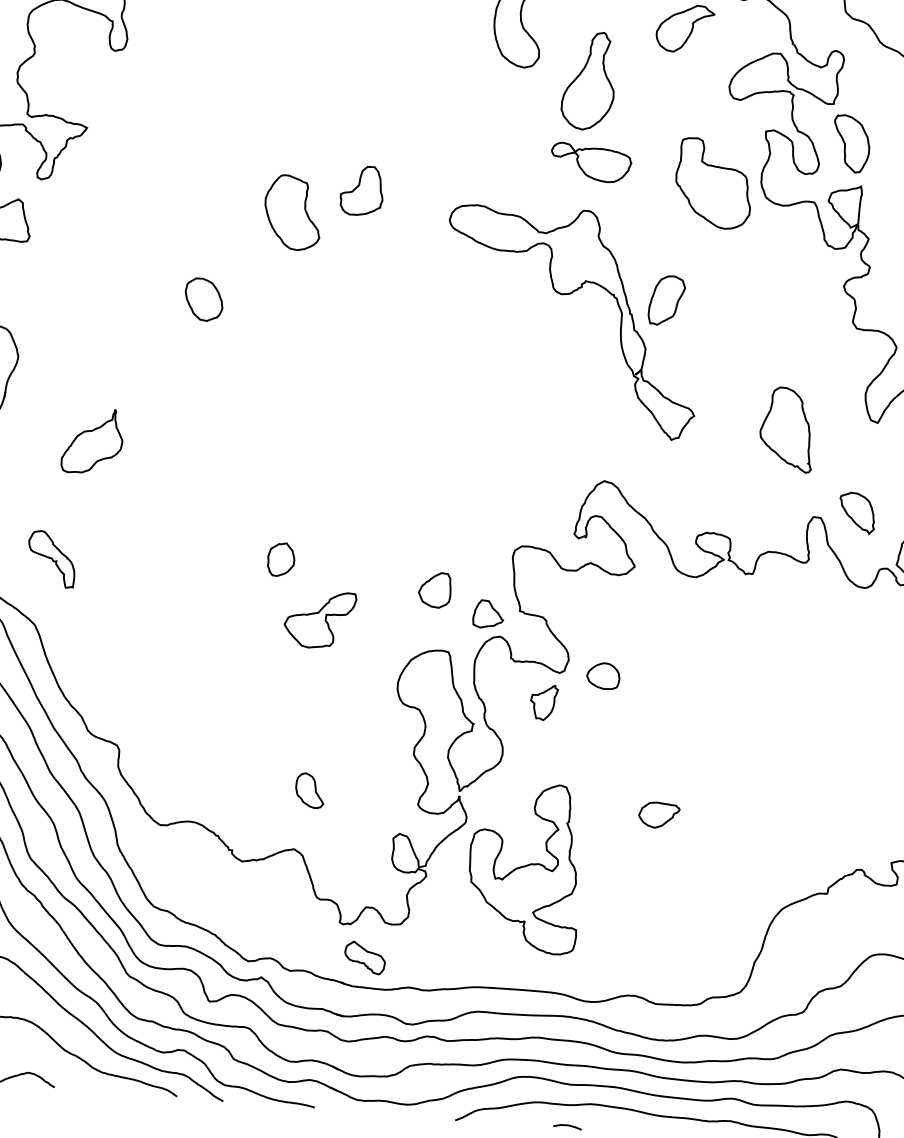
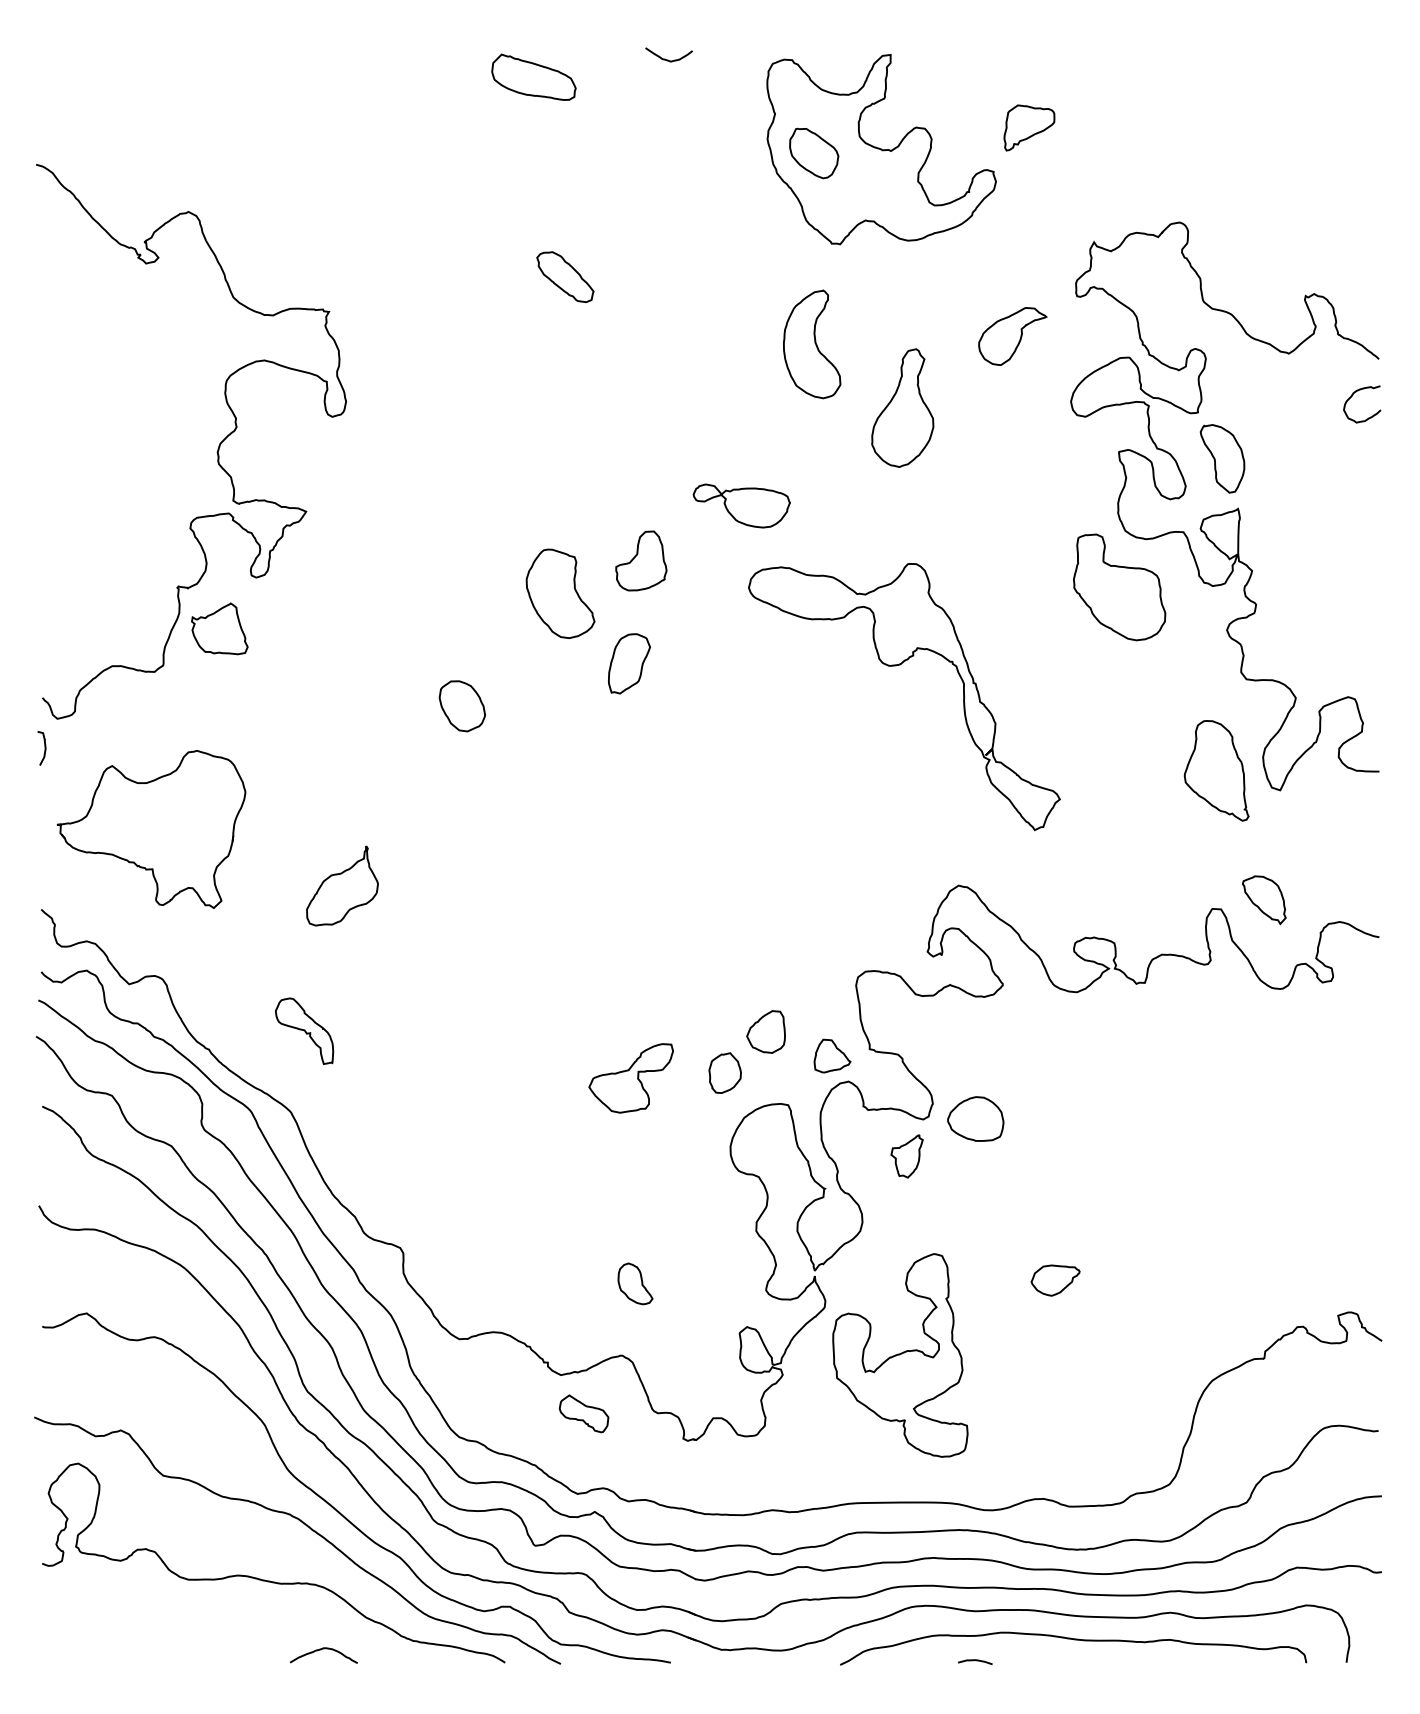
part: (590, 162) -> (741, 505), moved
part: (713, 183) -> (1119, 587), moved
part: (666, 300) -> (629, 663), moved
part: (787, 429) -> (1216, 770), moved
part: (280, 559) -> (724, 1072), moved
part: (603, 675) -> (975, 1118), size x1.43
part: (364, 957) -> (583, 1413), moved

